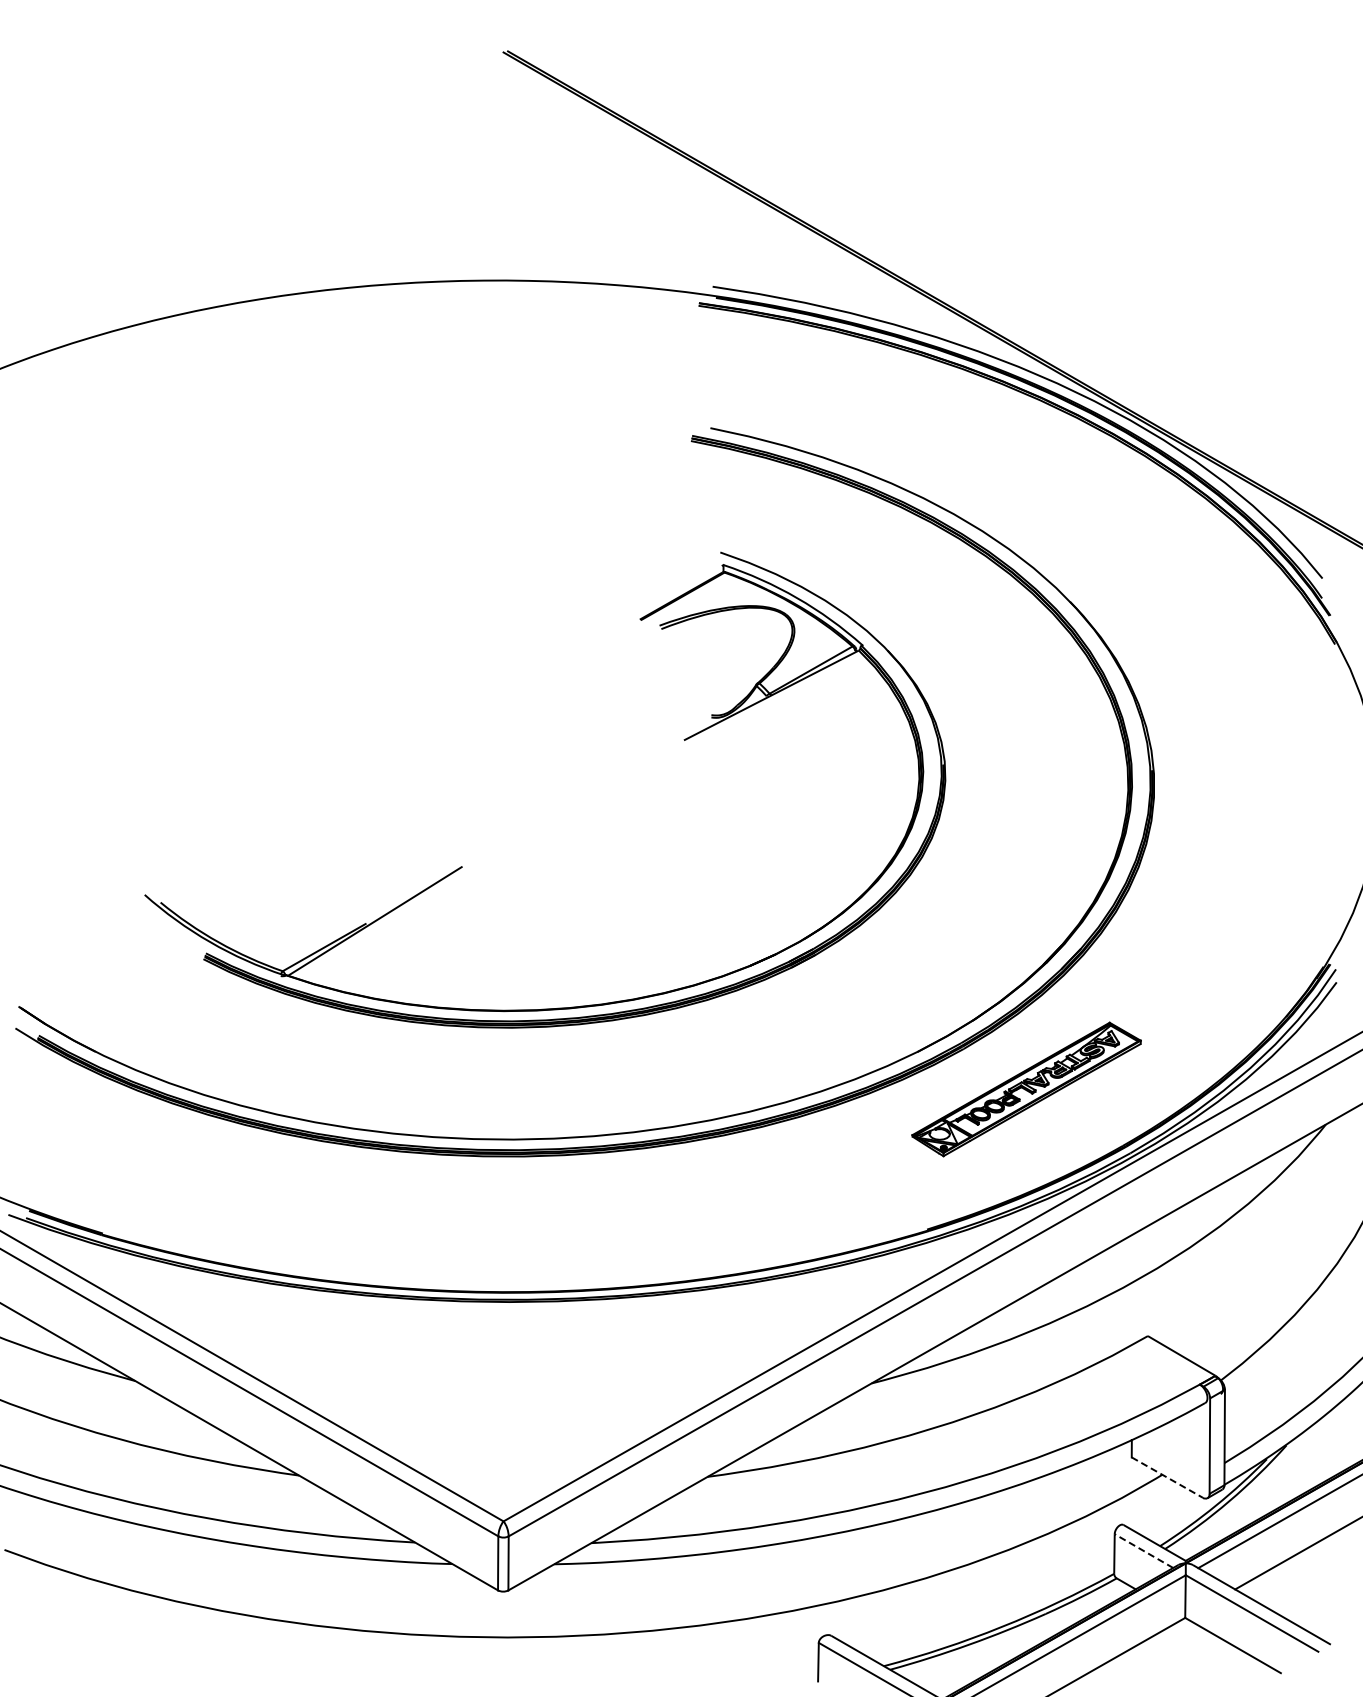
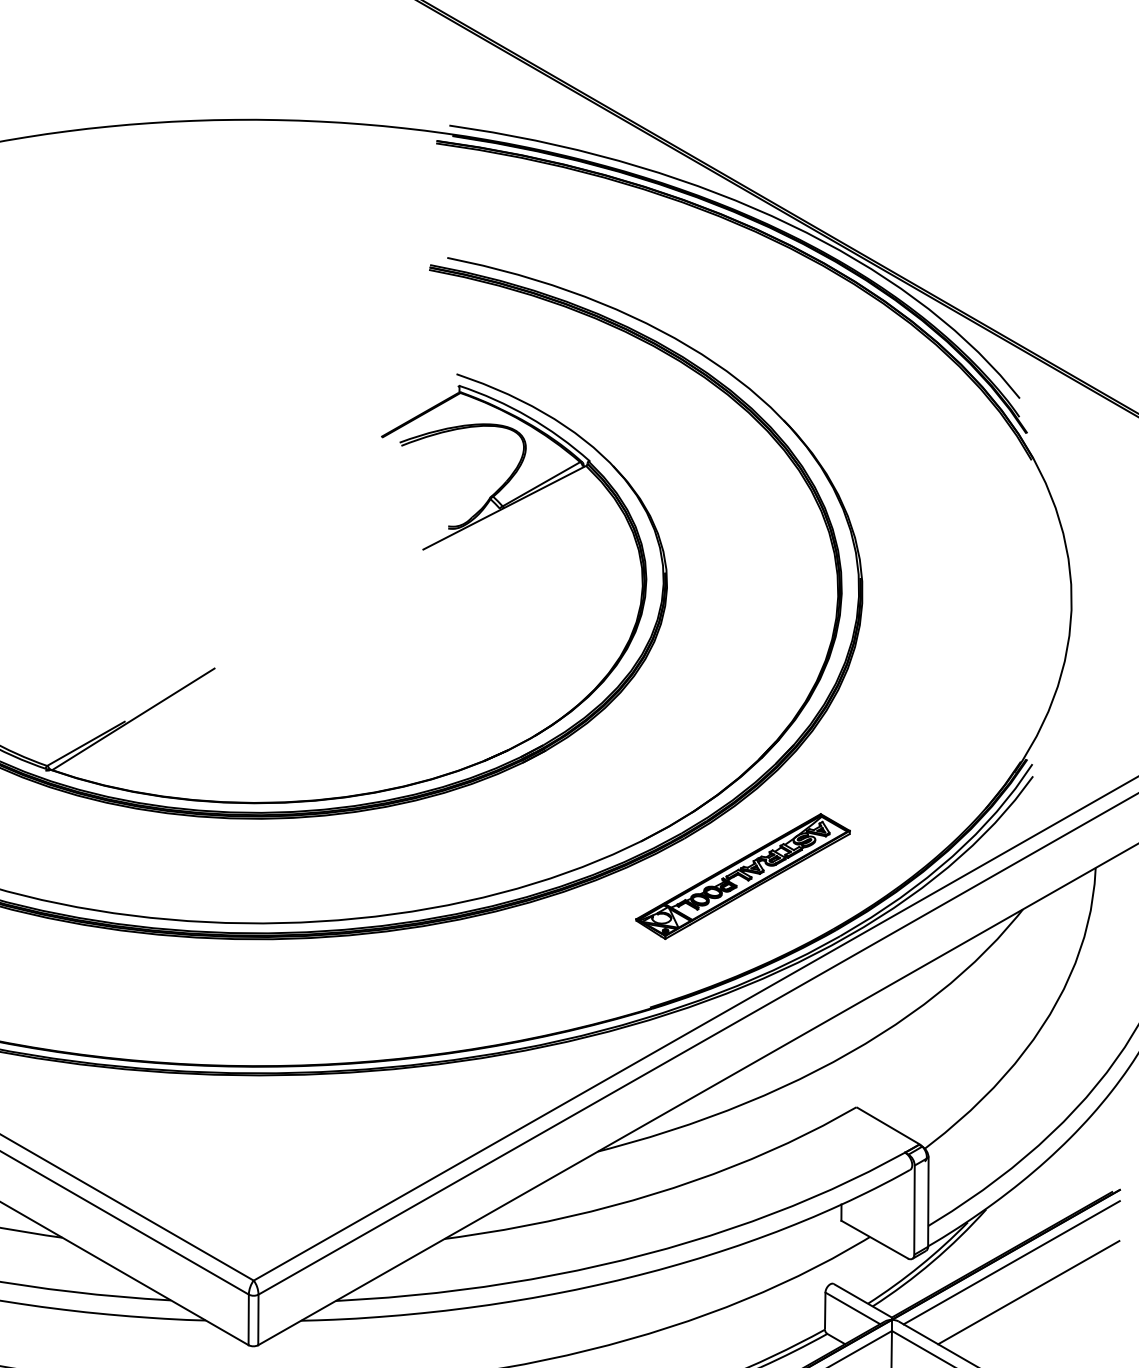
line: (1167, 1477) -> (874, 1239), dashed -> solid
line: (1143, 1551) -> (852, 1308), dashed -> solid

